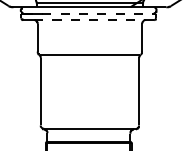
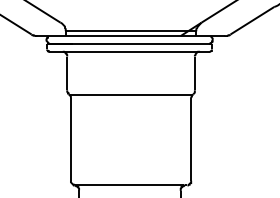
line: (90, 13) -> (131, 43), dashed -> solid
line: (89, 19) -> (130, 51), dashed -> solid

